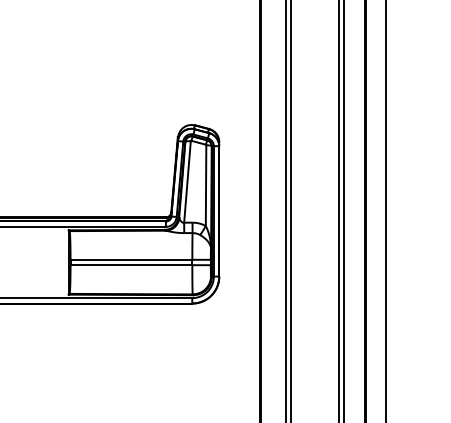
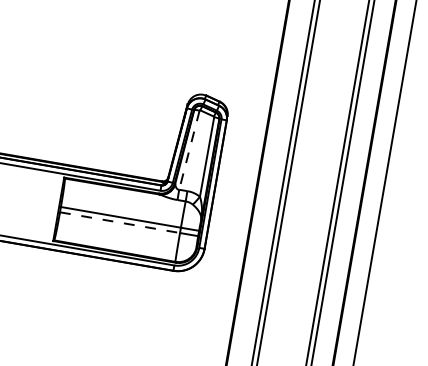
line: (187, 182) -> (189, 150), solid -> dashed
line: (131, 265) -> (120, 222), solid -> dashed

